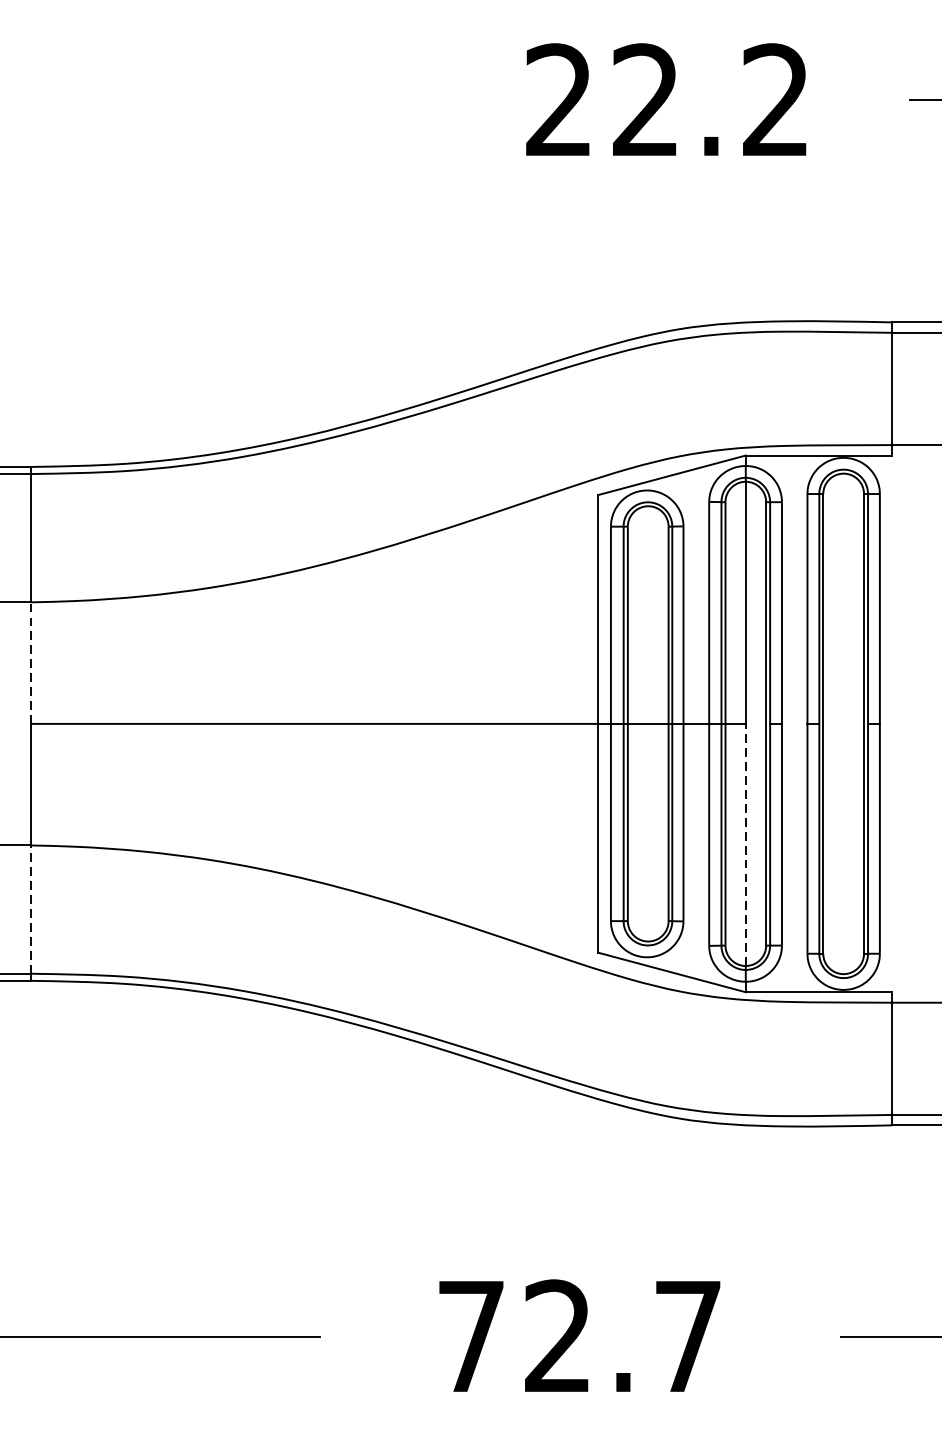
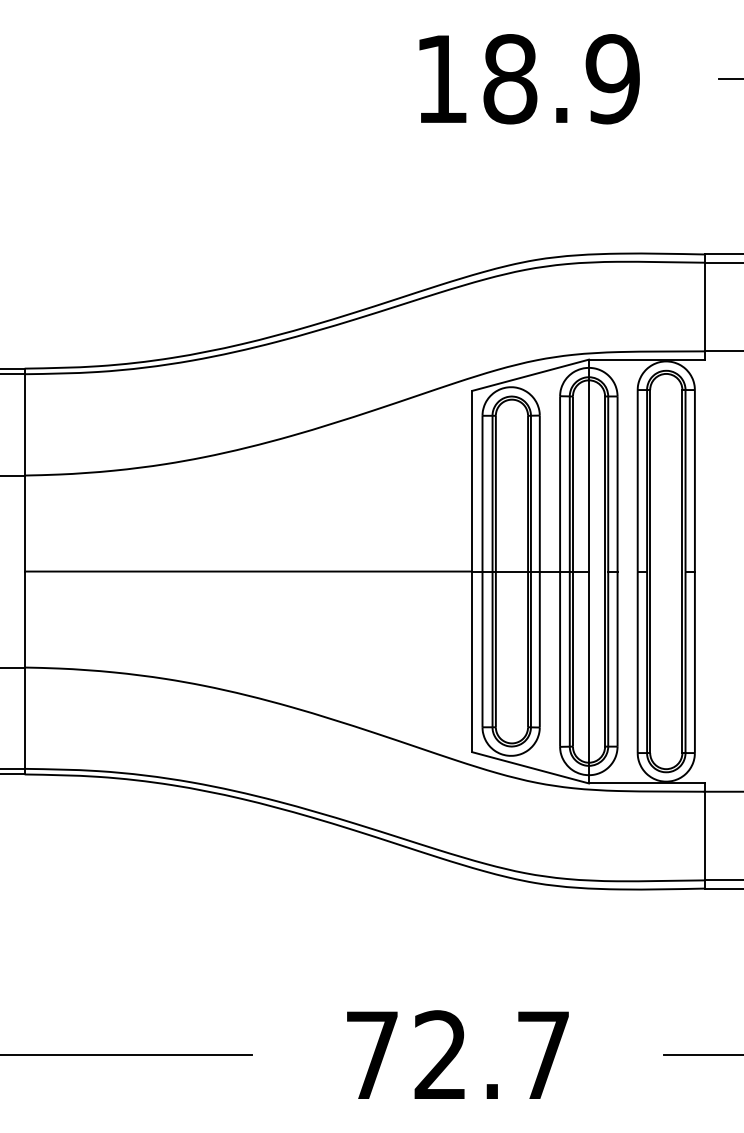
text: (667, 100) -> (527, 79), 22.2 -> 18.9
line: (30, 663) -> (24, 523), dashed -> solid
line: (746, 845) -> (589, 667), dashed -> solid
line: (30, 909) -> (24, 718), dashed -> solid

